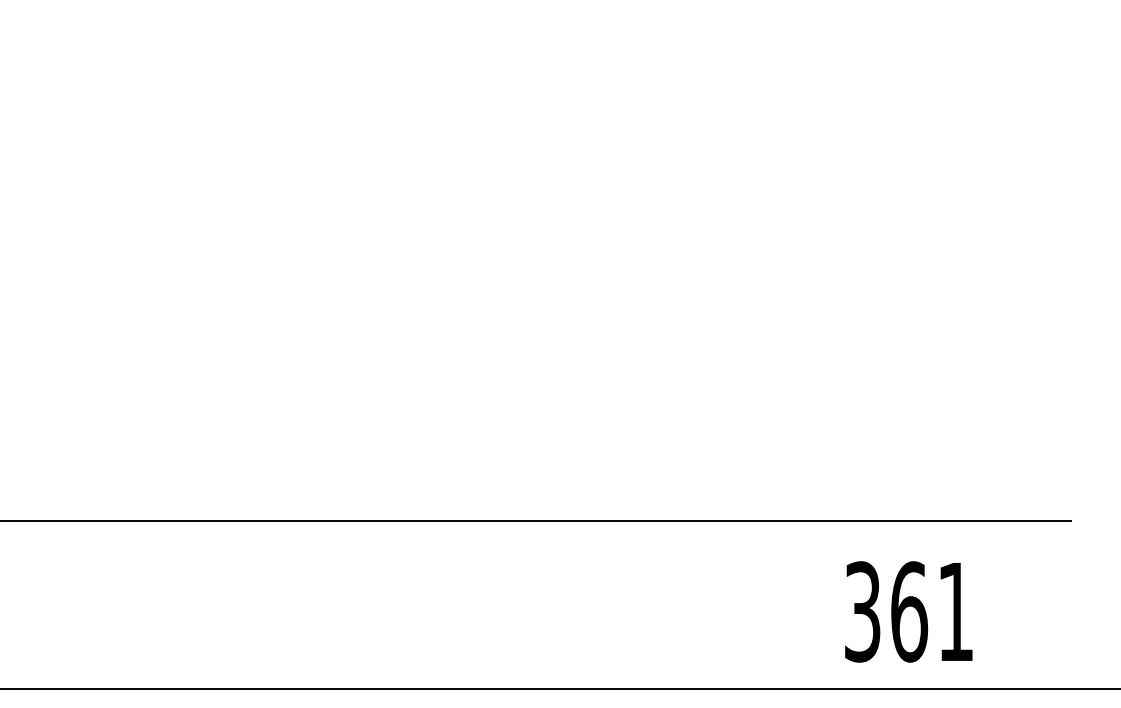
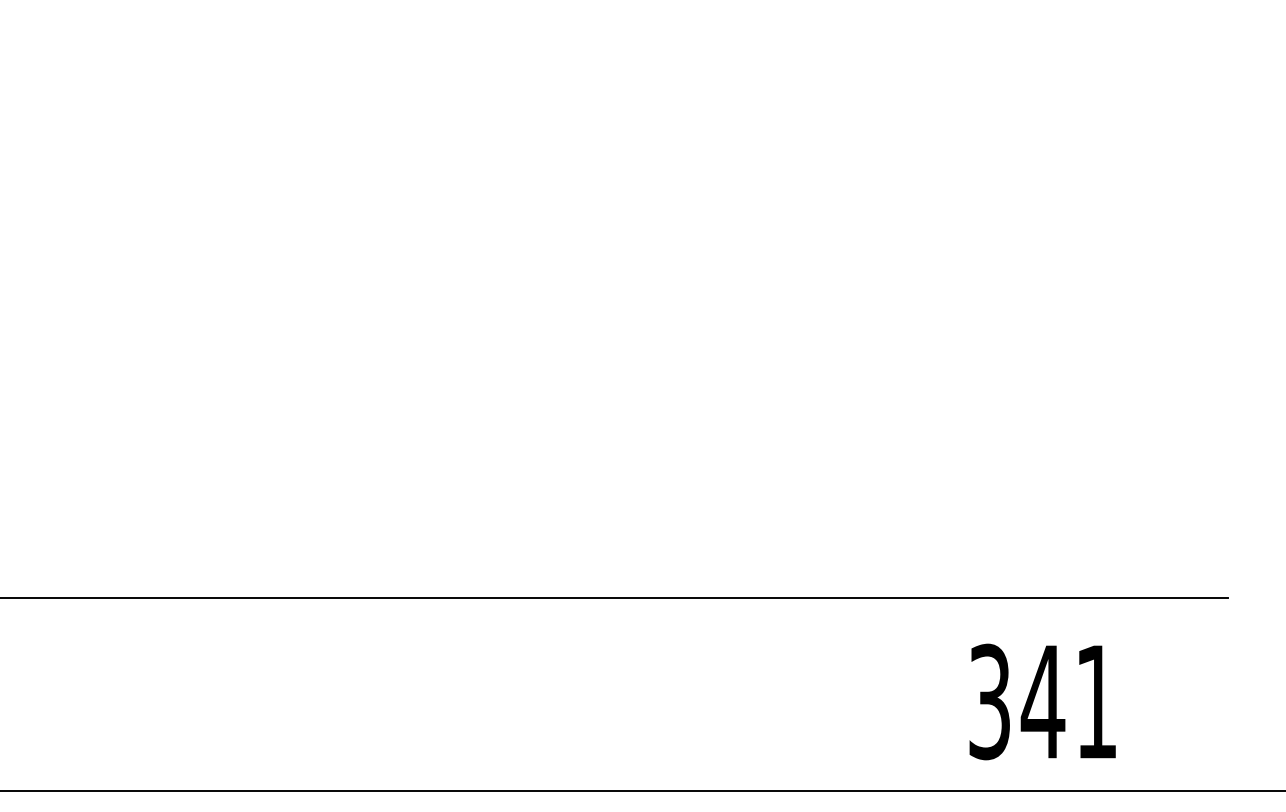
text: (908, 611) -> (1042, 701), 361 -> 341

